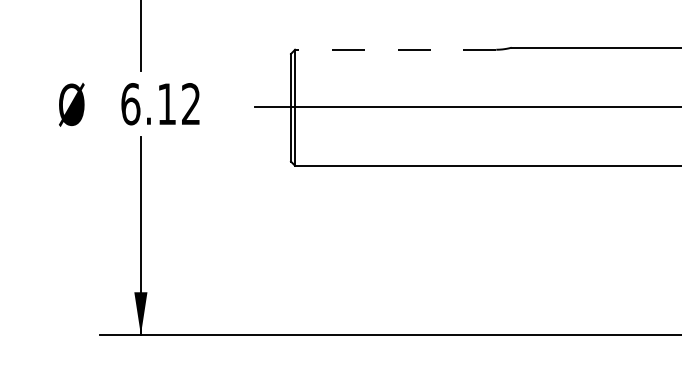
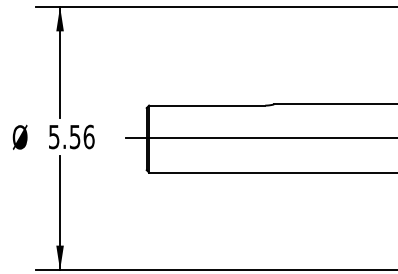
line: (394, 49) -> (206, 105), dashed -> solid
text: (160, 103) -> (71, 136), 6.12 -> 5.56

